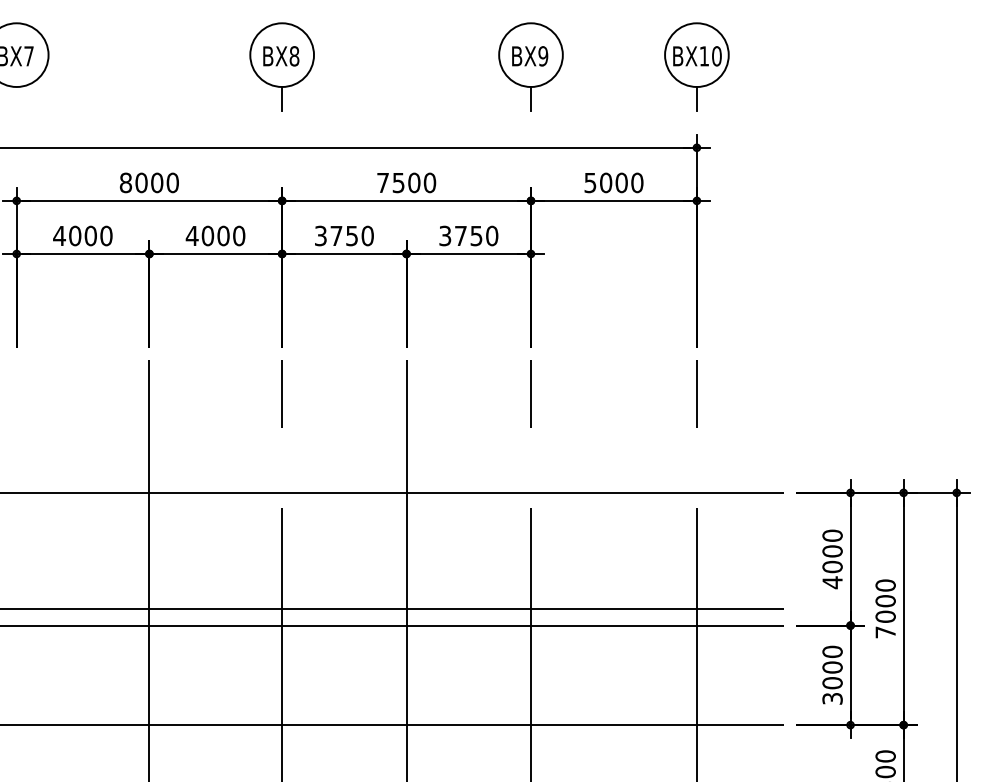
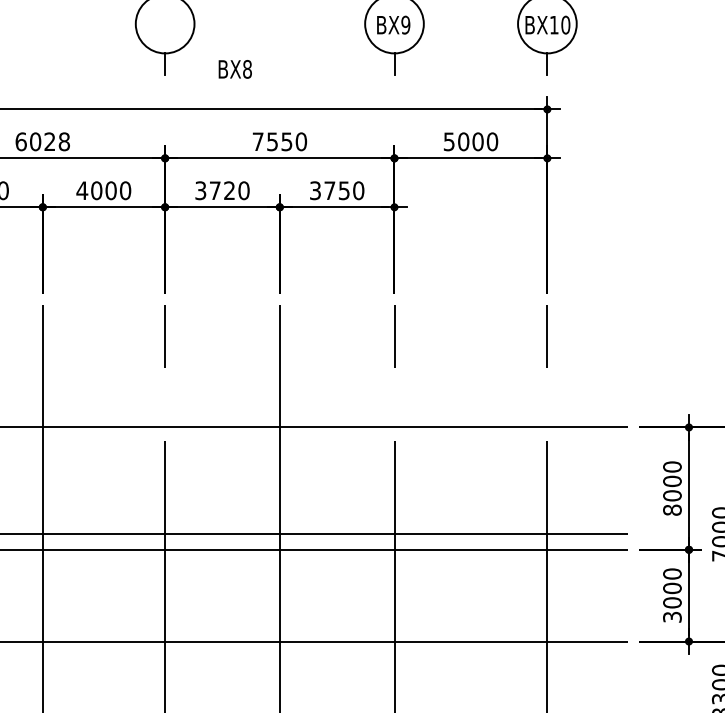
text: (281, 56) -> (235, 69), moved
text: (148, 182) -> (41, 141), 8000 -> 6028
text: (414, 182) -> (287, 141), 7500 -> 7550
text: (351, 235) -> (229, 190), 3750 -> 3720
text: (832, 582) -> (672, 510), 4000 -> 8000

